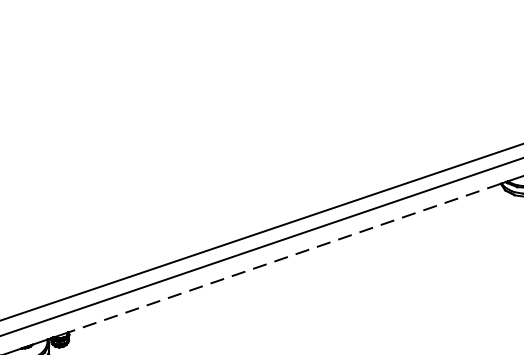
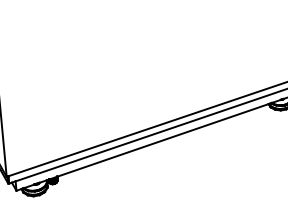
line: (283, 258) -> (162, 140), dashed -> solid

